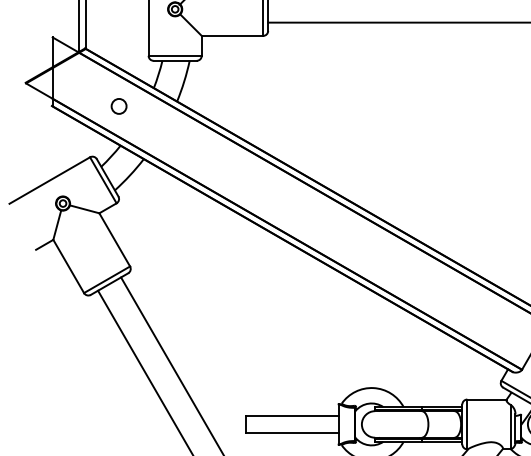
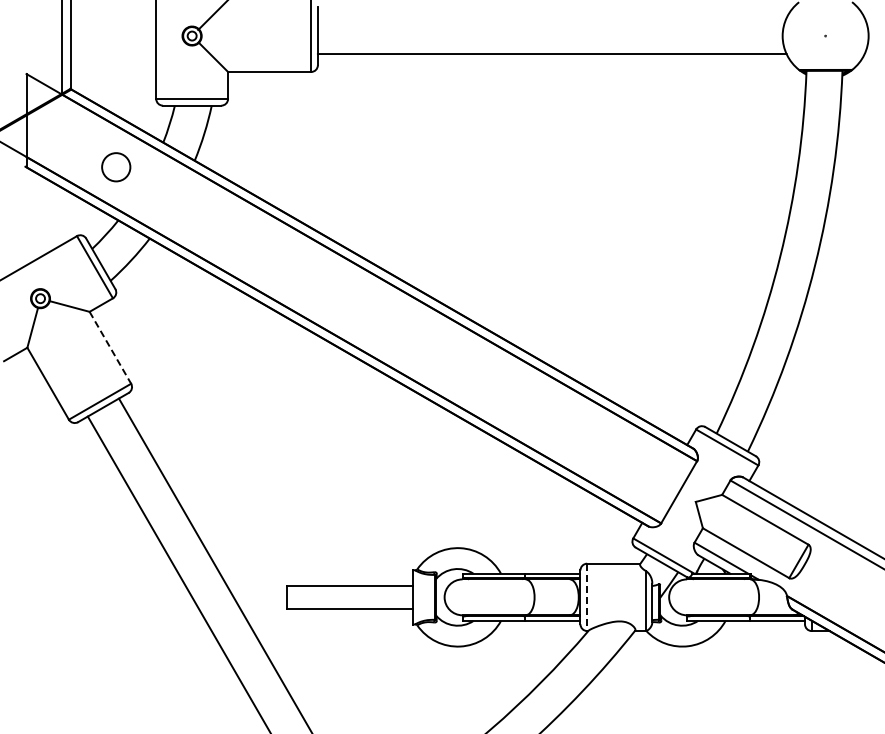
circle: (119, 106) -> (116, 167), size x1.4
line: (114, 239) -> (110, 347), solid -> dashed
line: (467, 424) -> (587, 597), solid -> dashed

